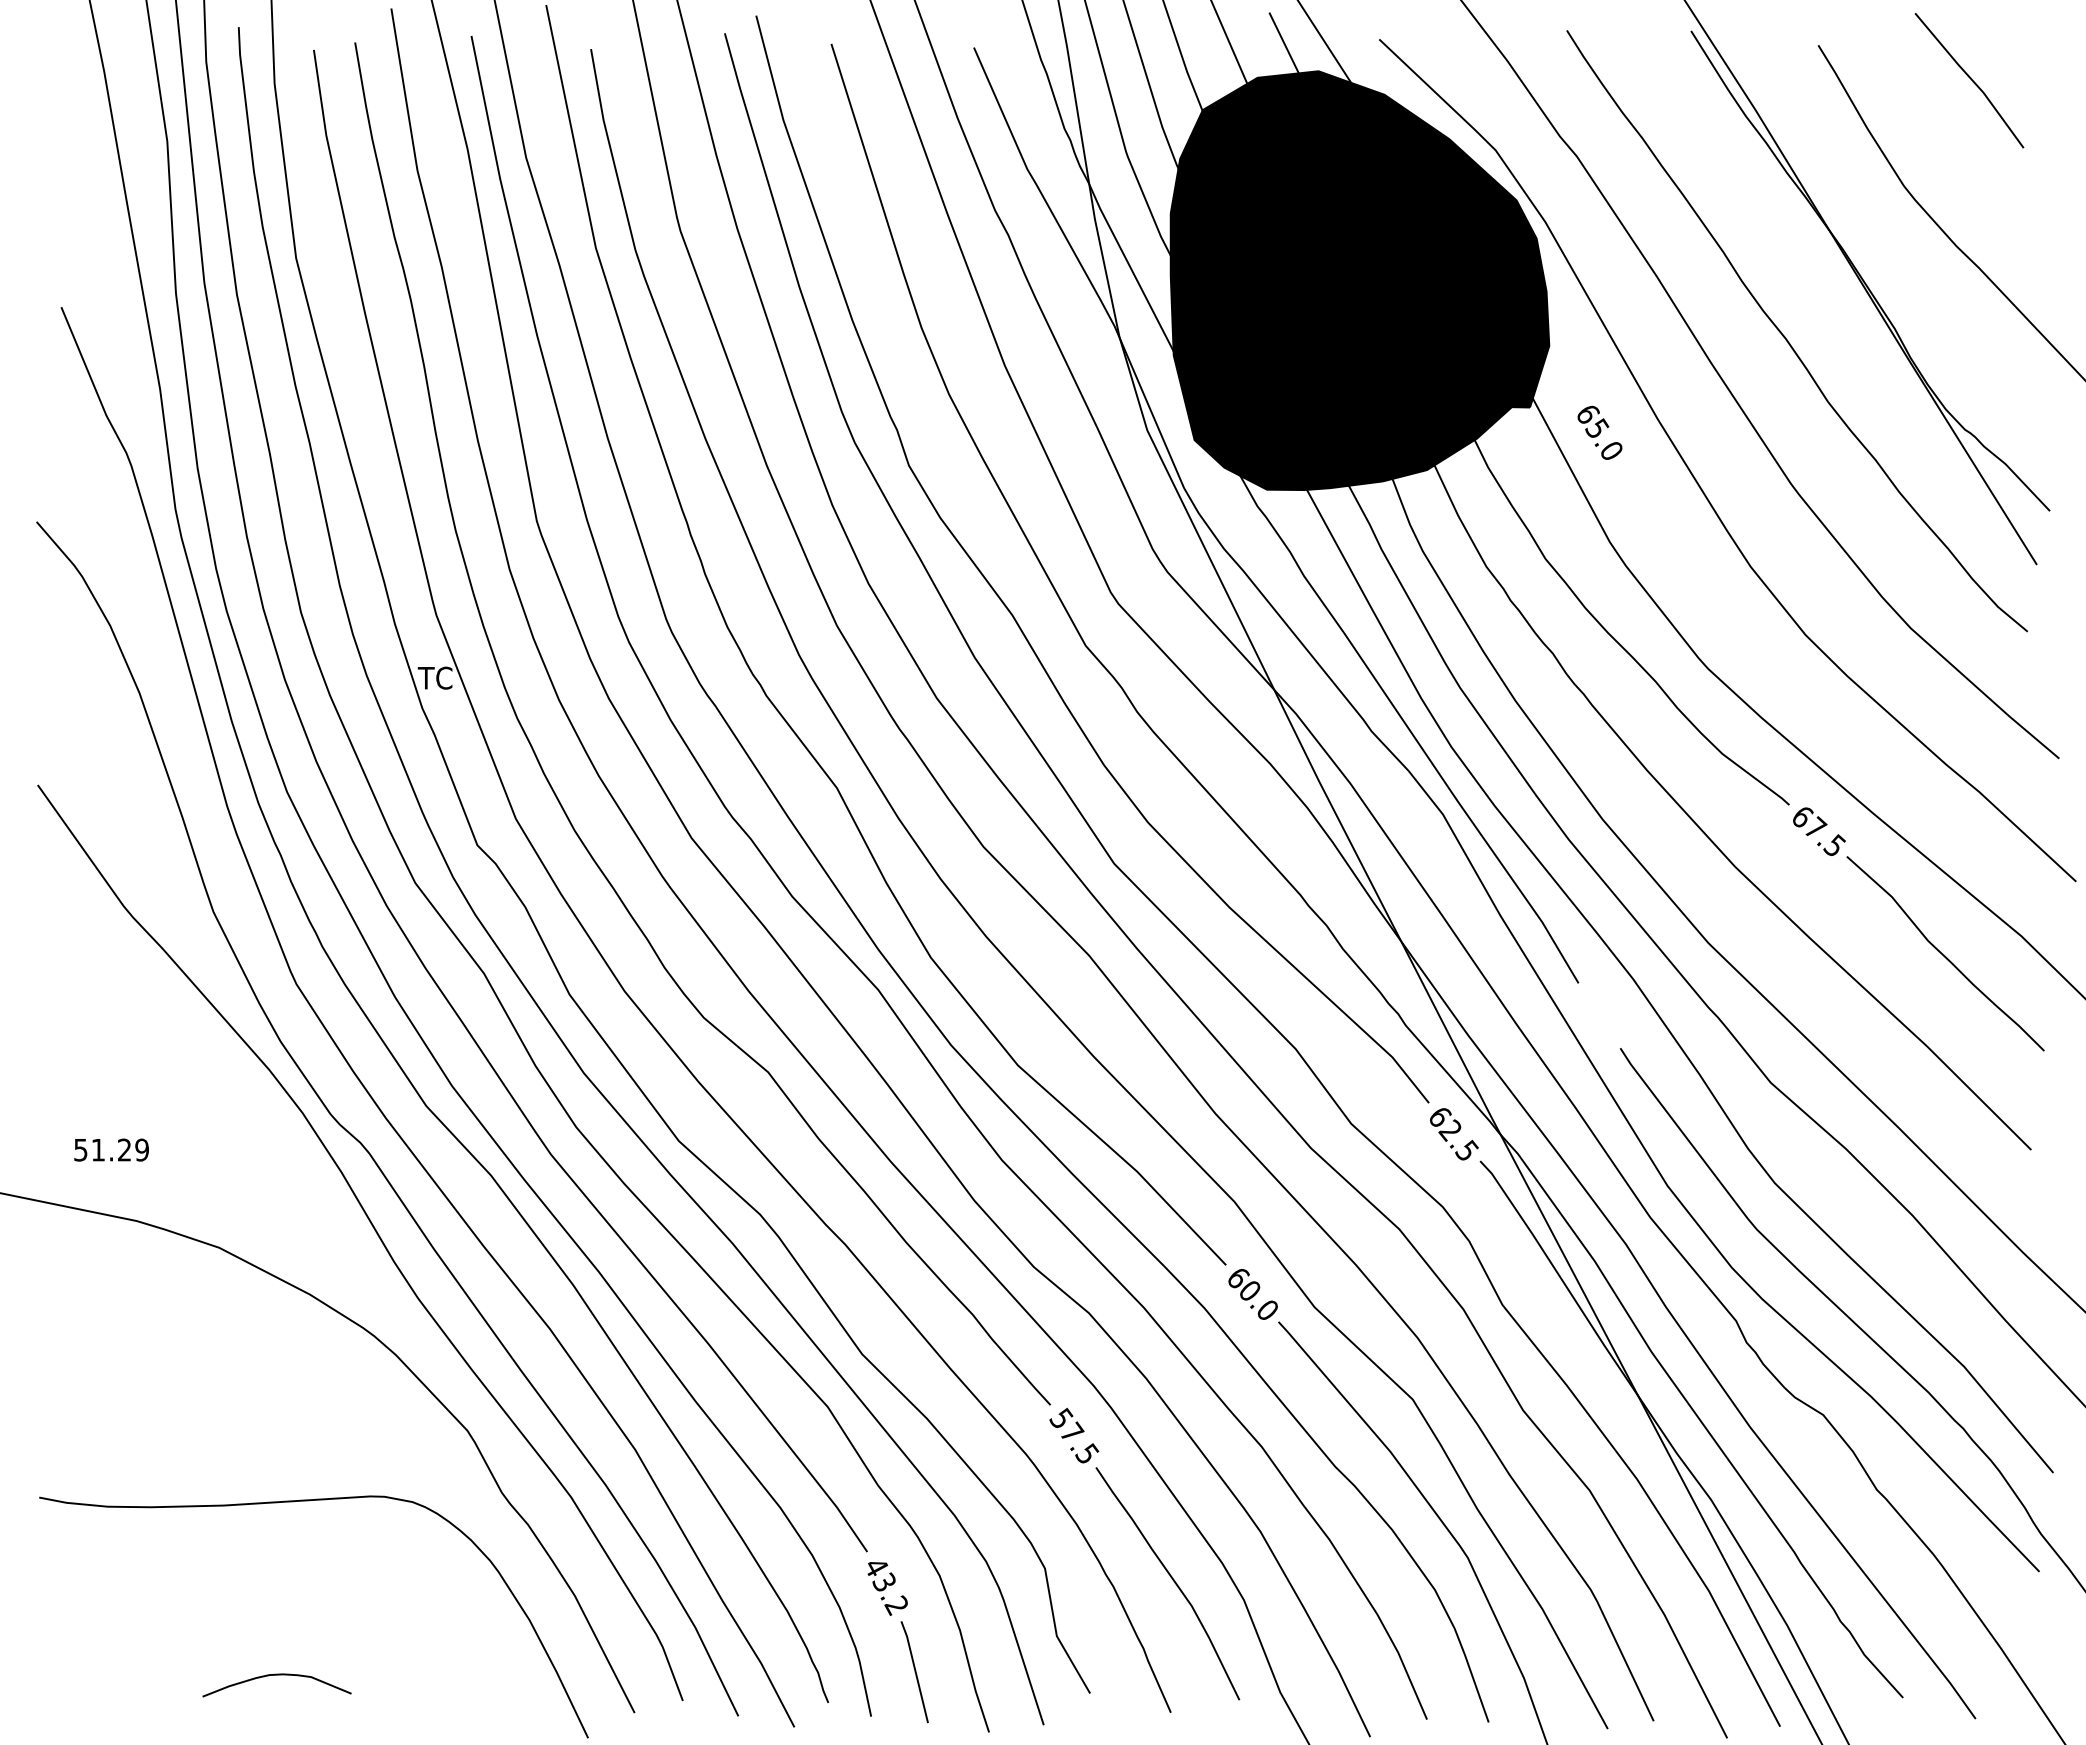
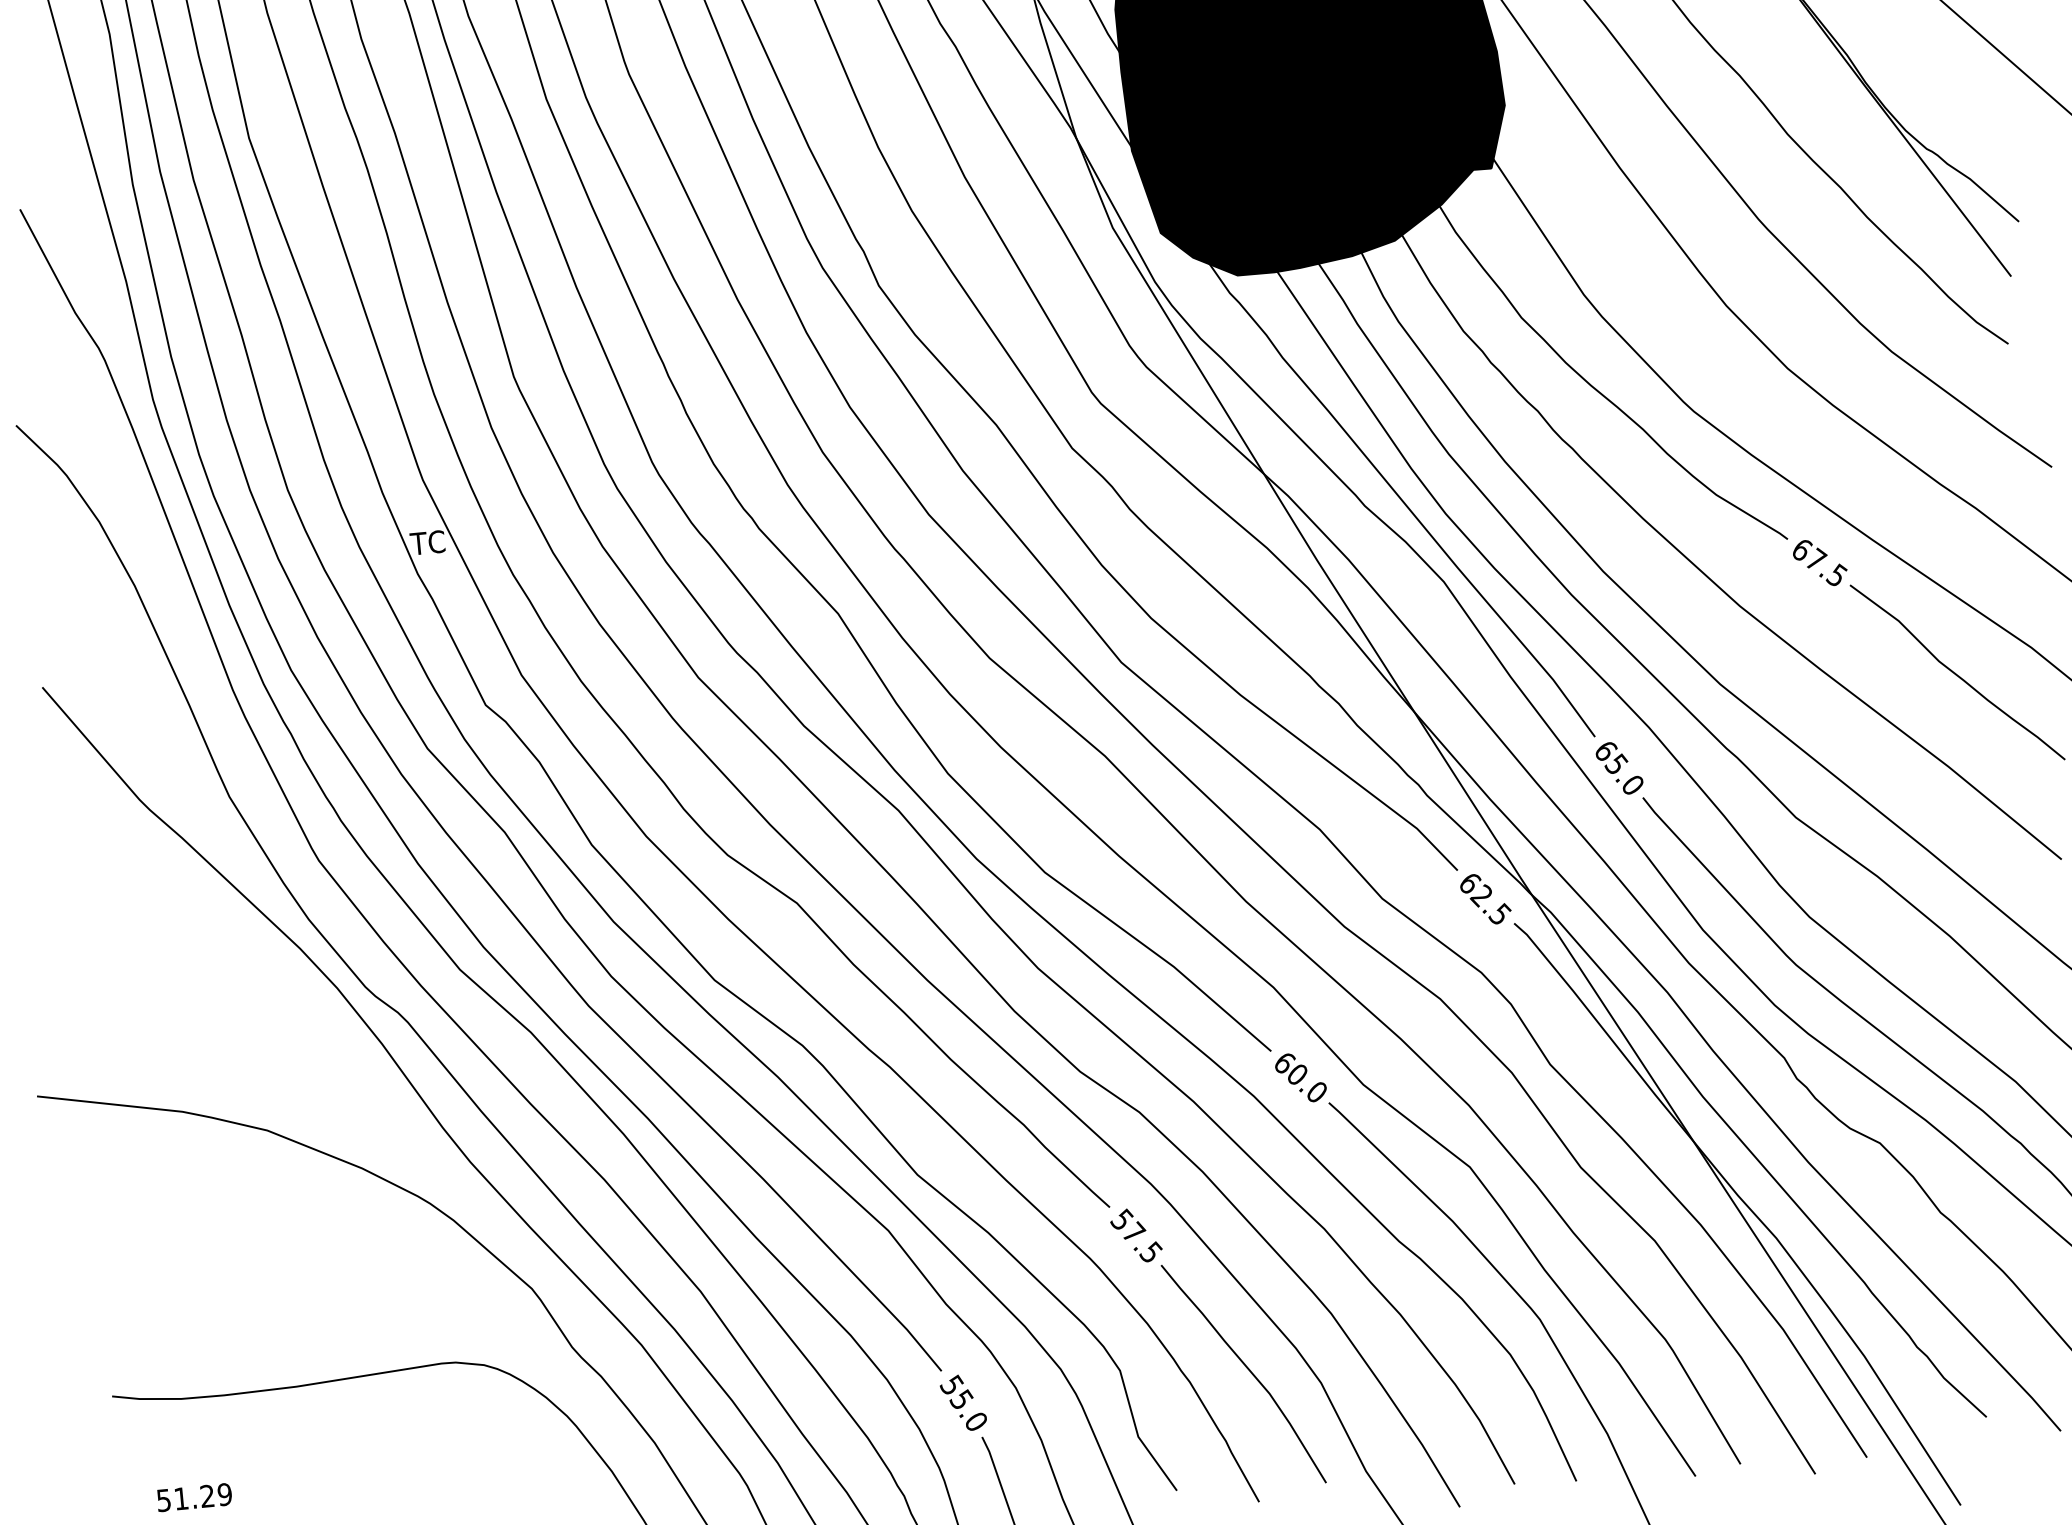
text: (1599, 432) -> (1619, 768), moved
text: (111, 1149) -> (194, 1496), moved
text: (885, 1586) -> (963, 1403), 43.2 -> 55.0

